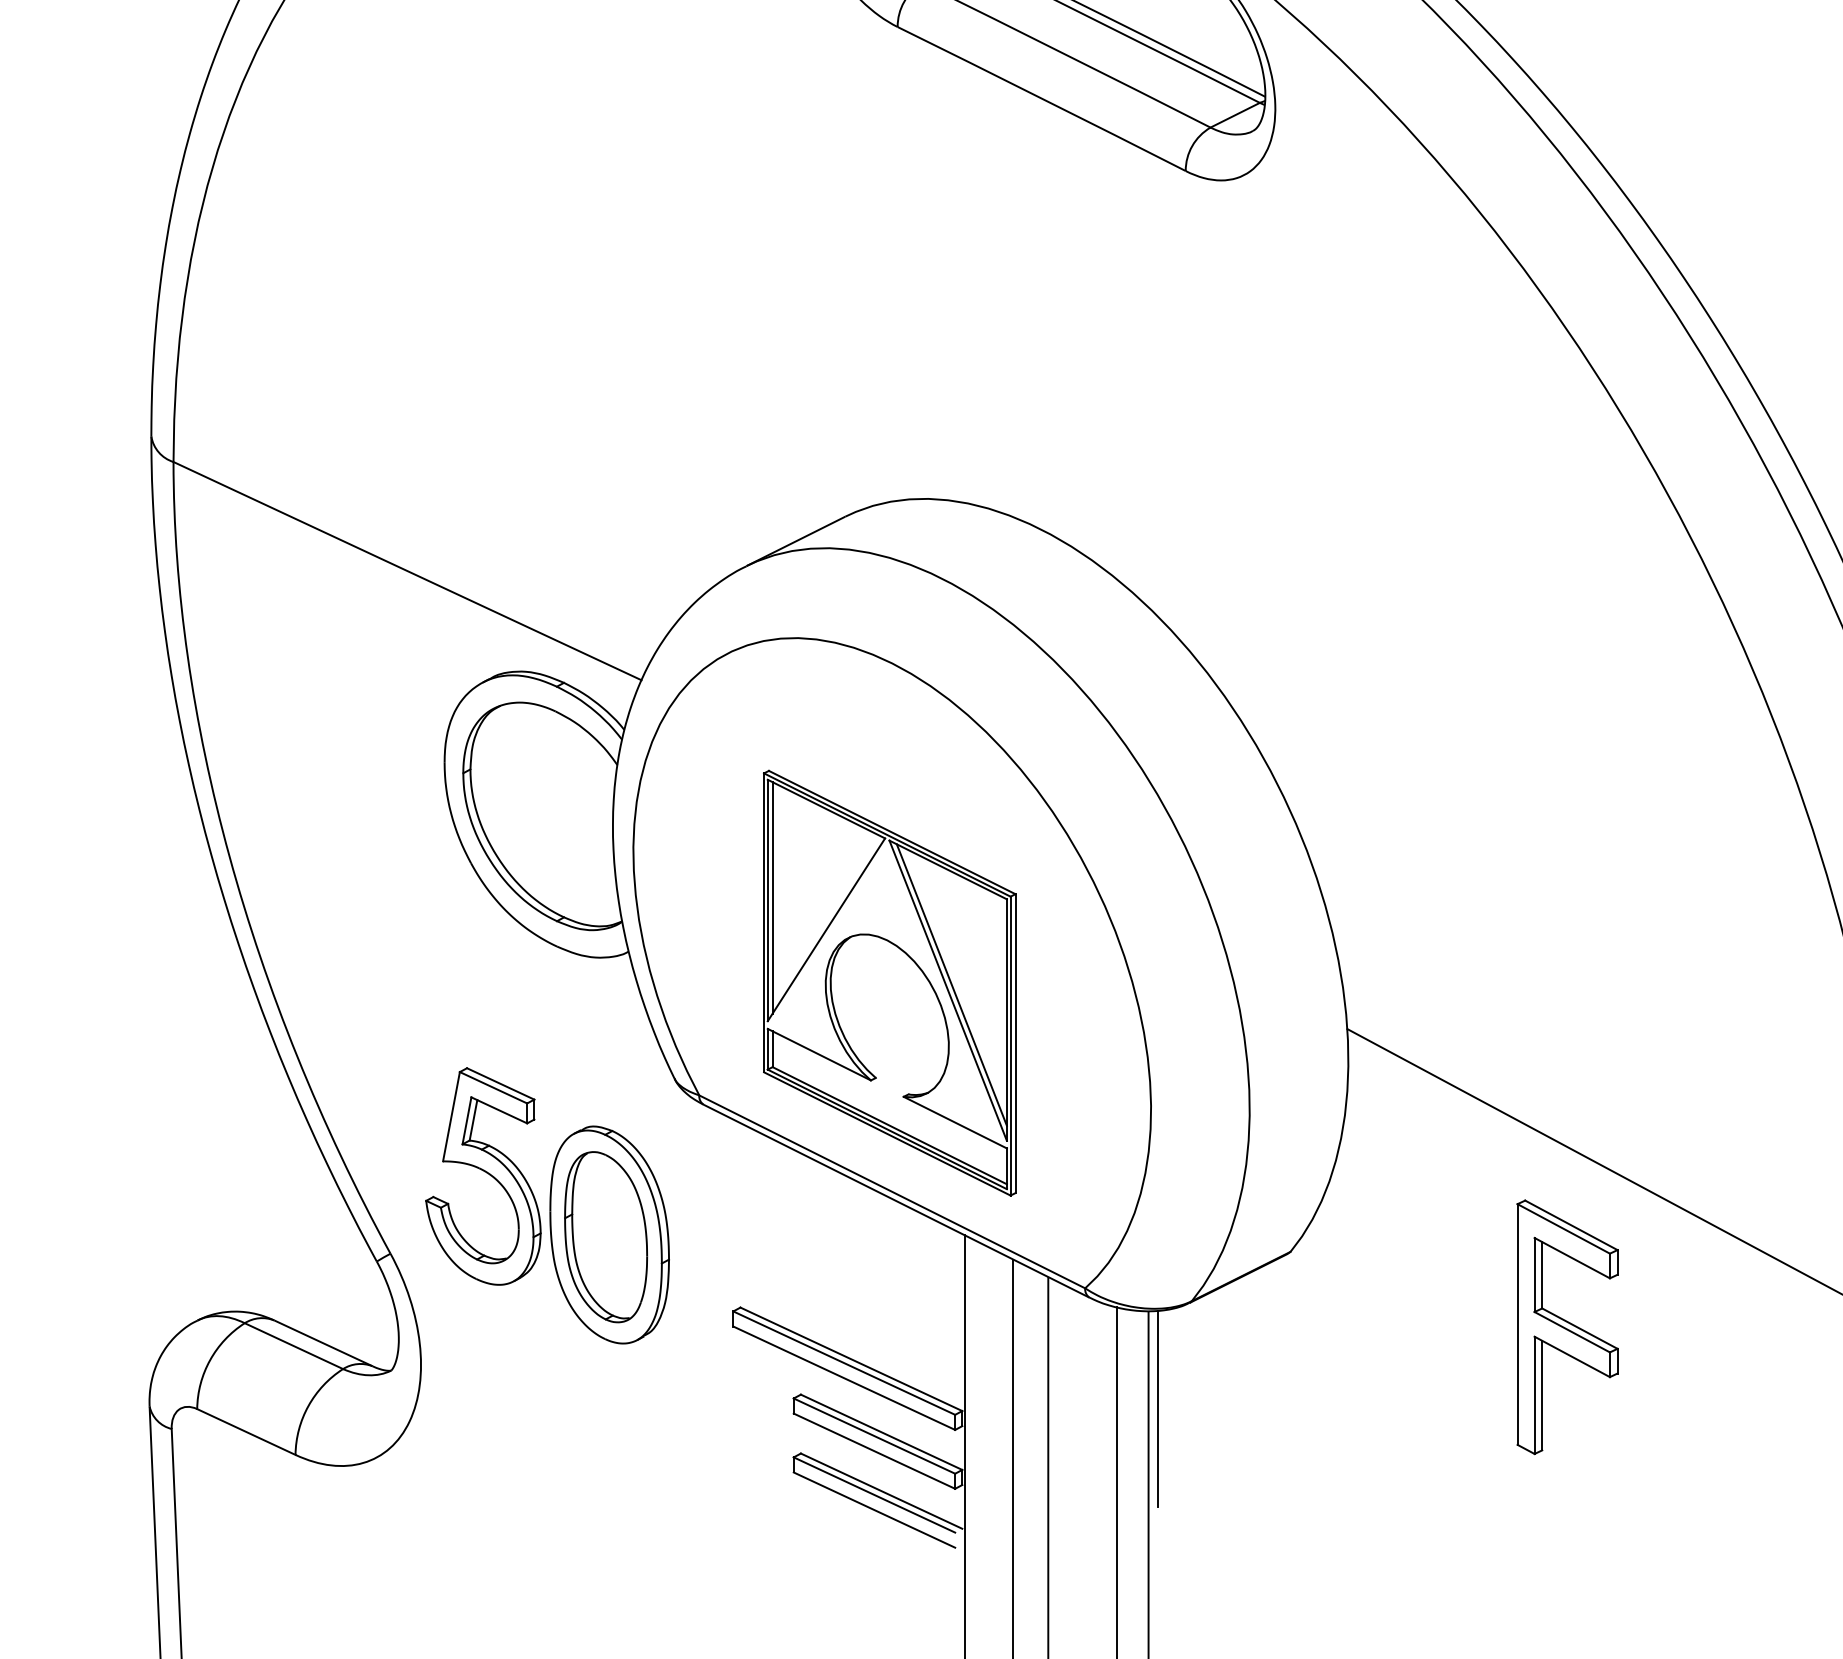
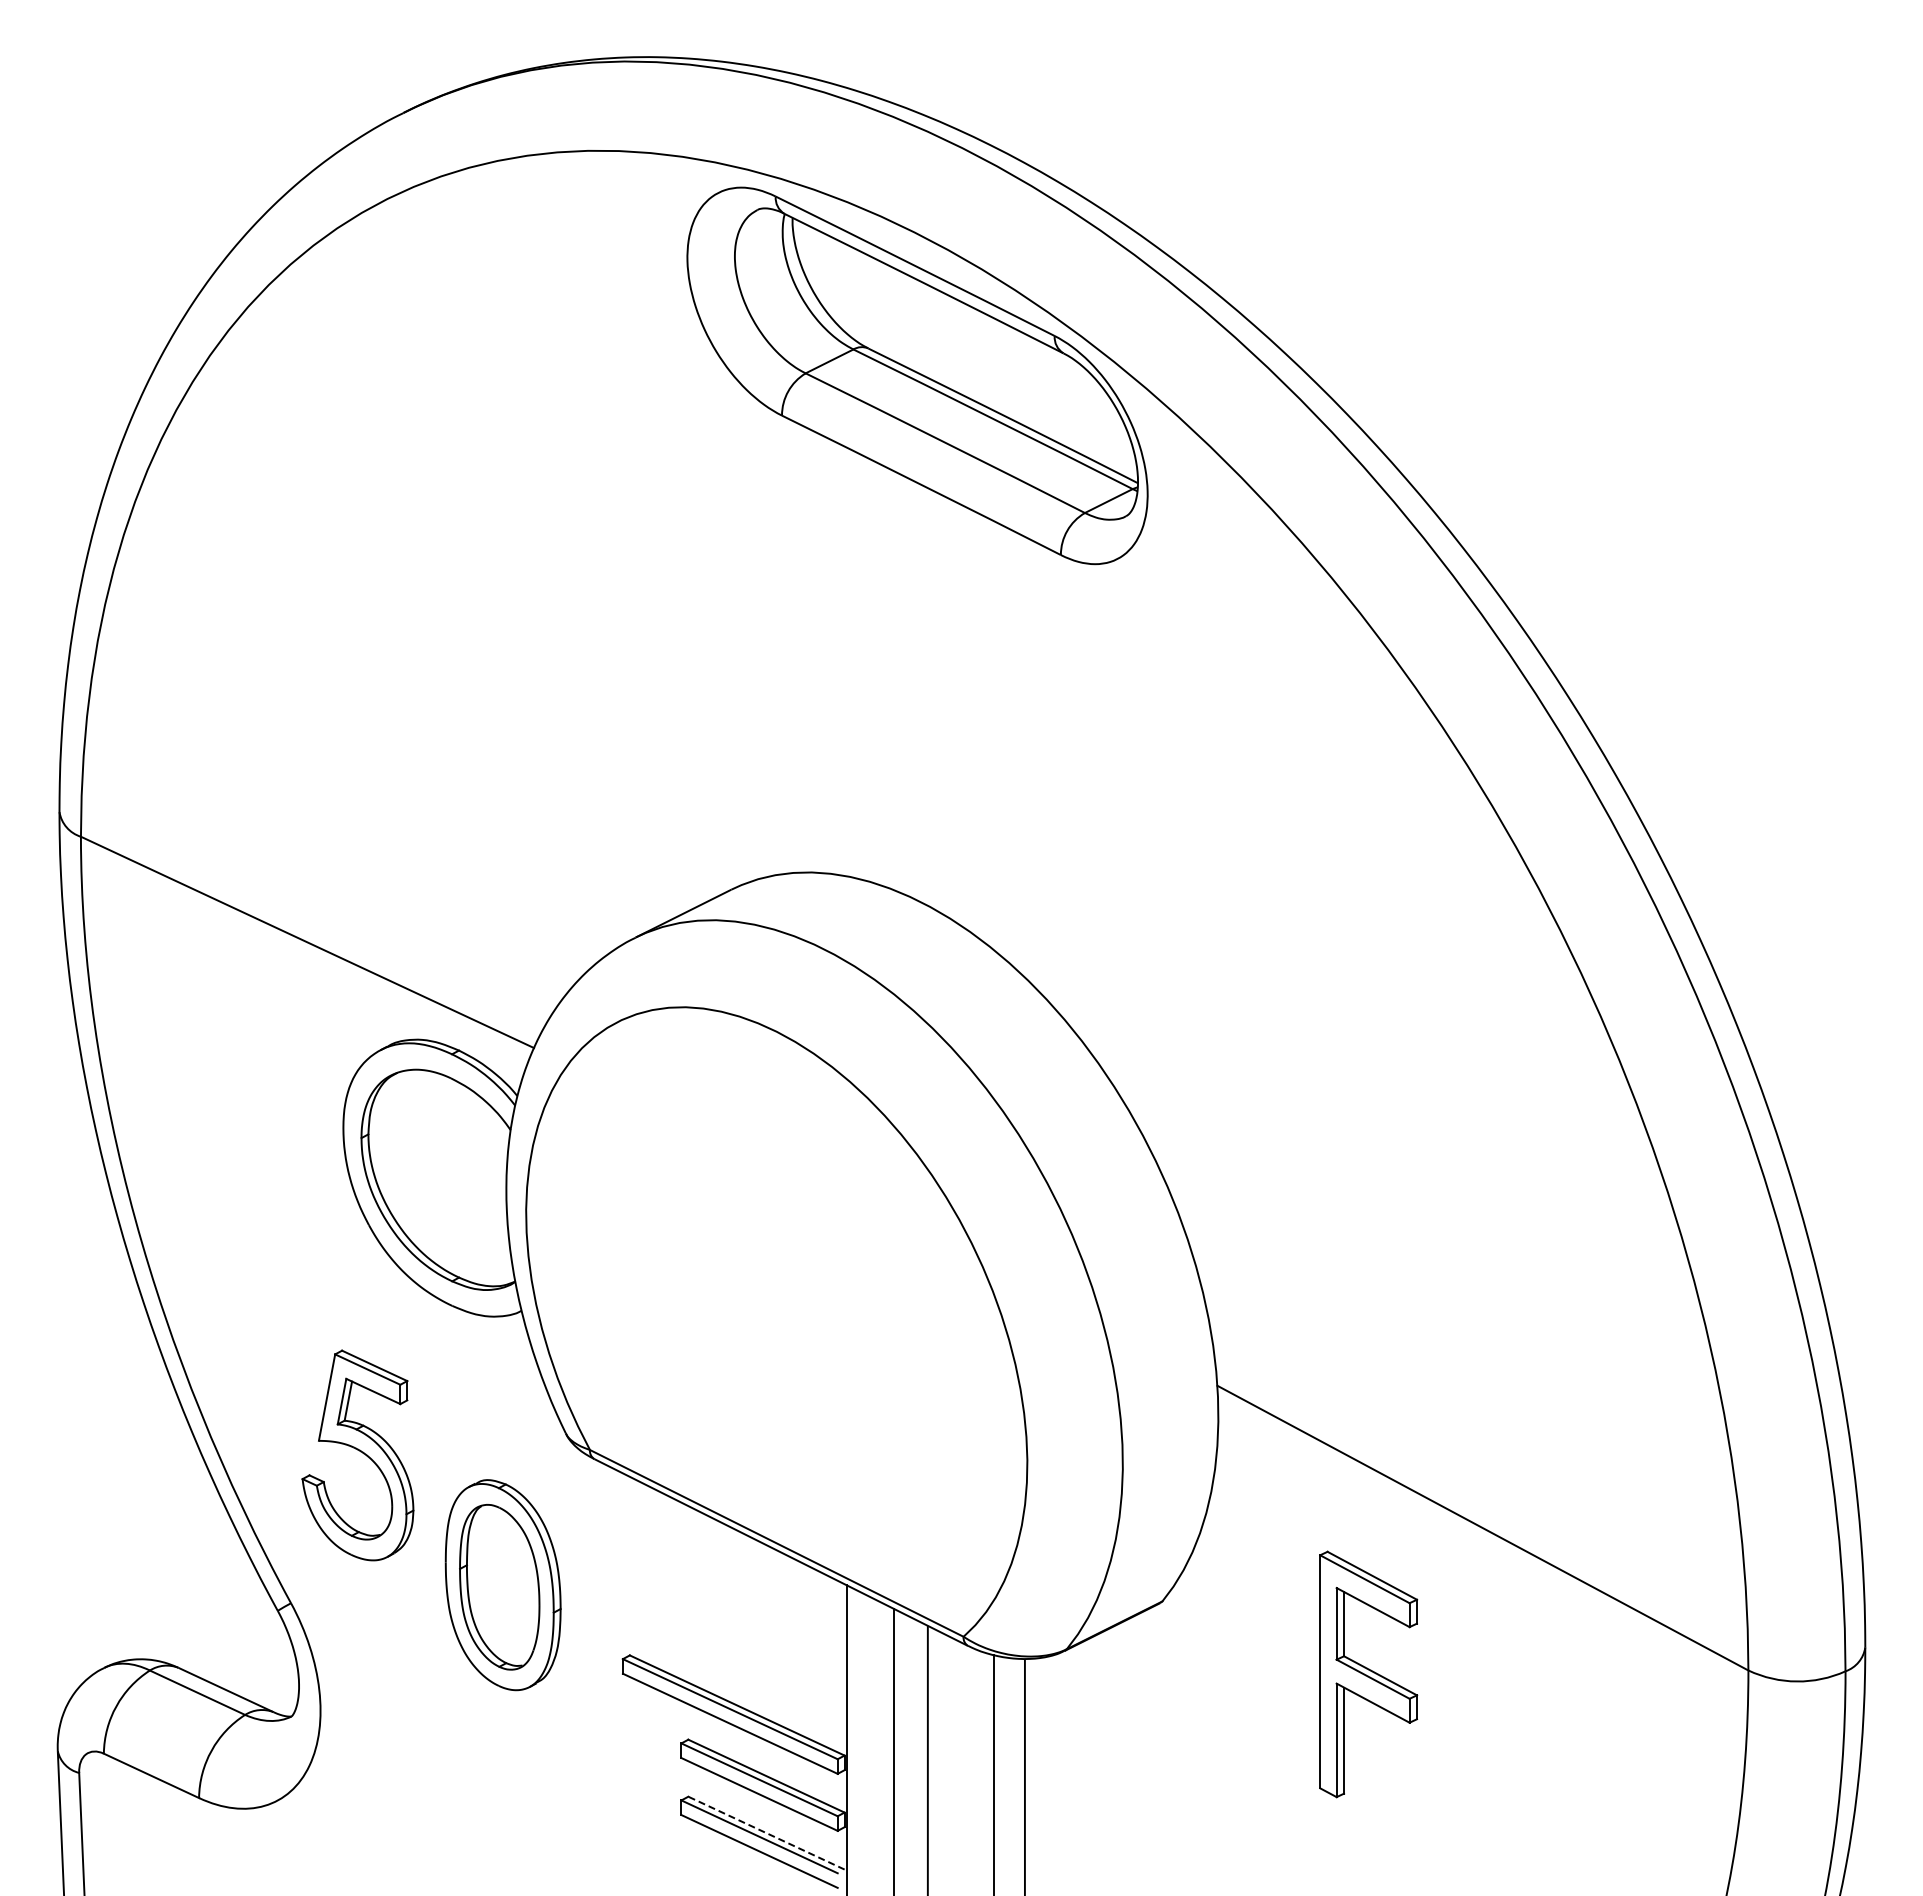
part: (889, 983) -> (774, 1341), removed
part: (482, 1176) -> (357, 1455), moved
part: (1567, 1327) -> (1368, 1674), moved
line: (1157, 1408) -> (1033, 1753), removed
line: (881, 1490) -> (766, 1832), solid -> dashed

